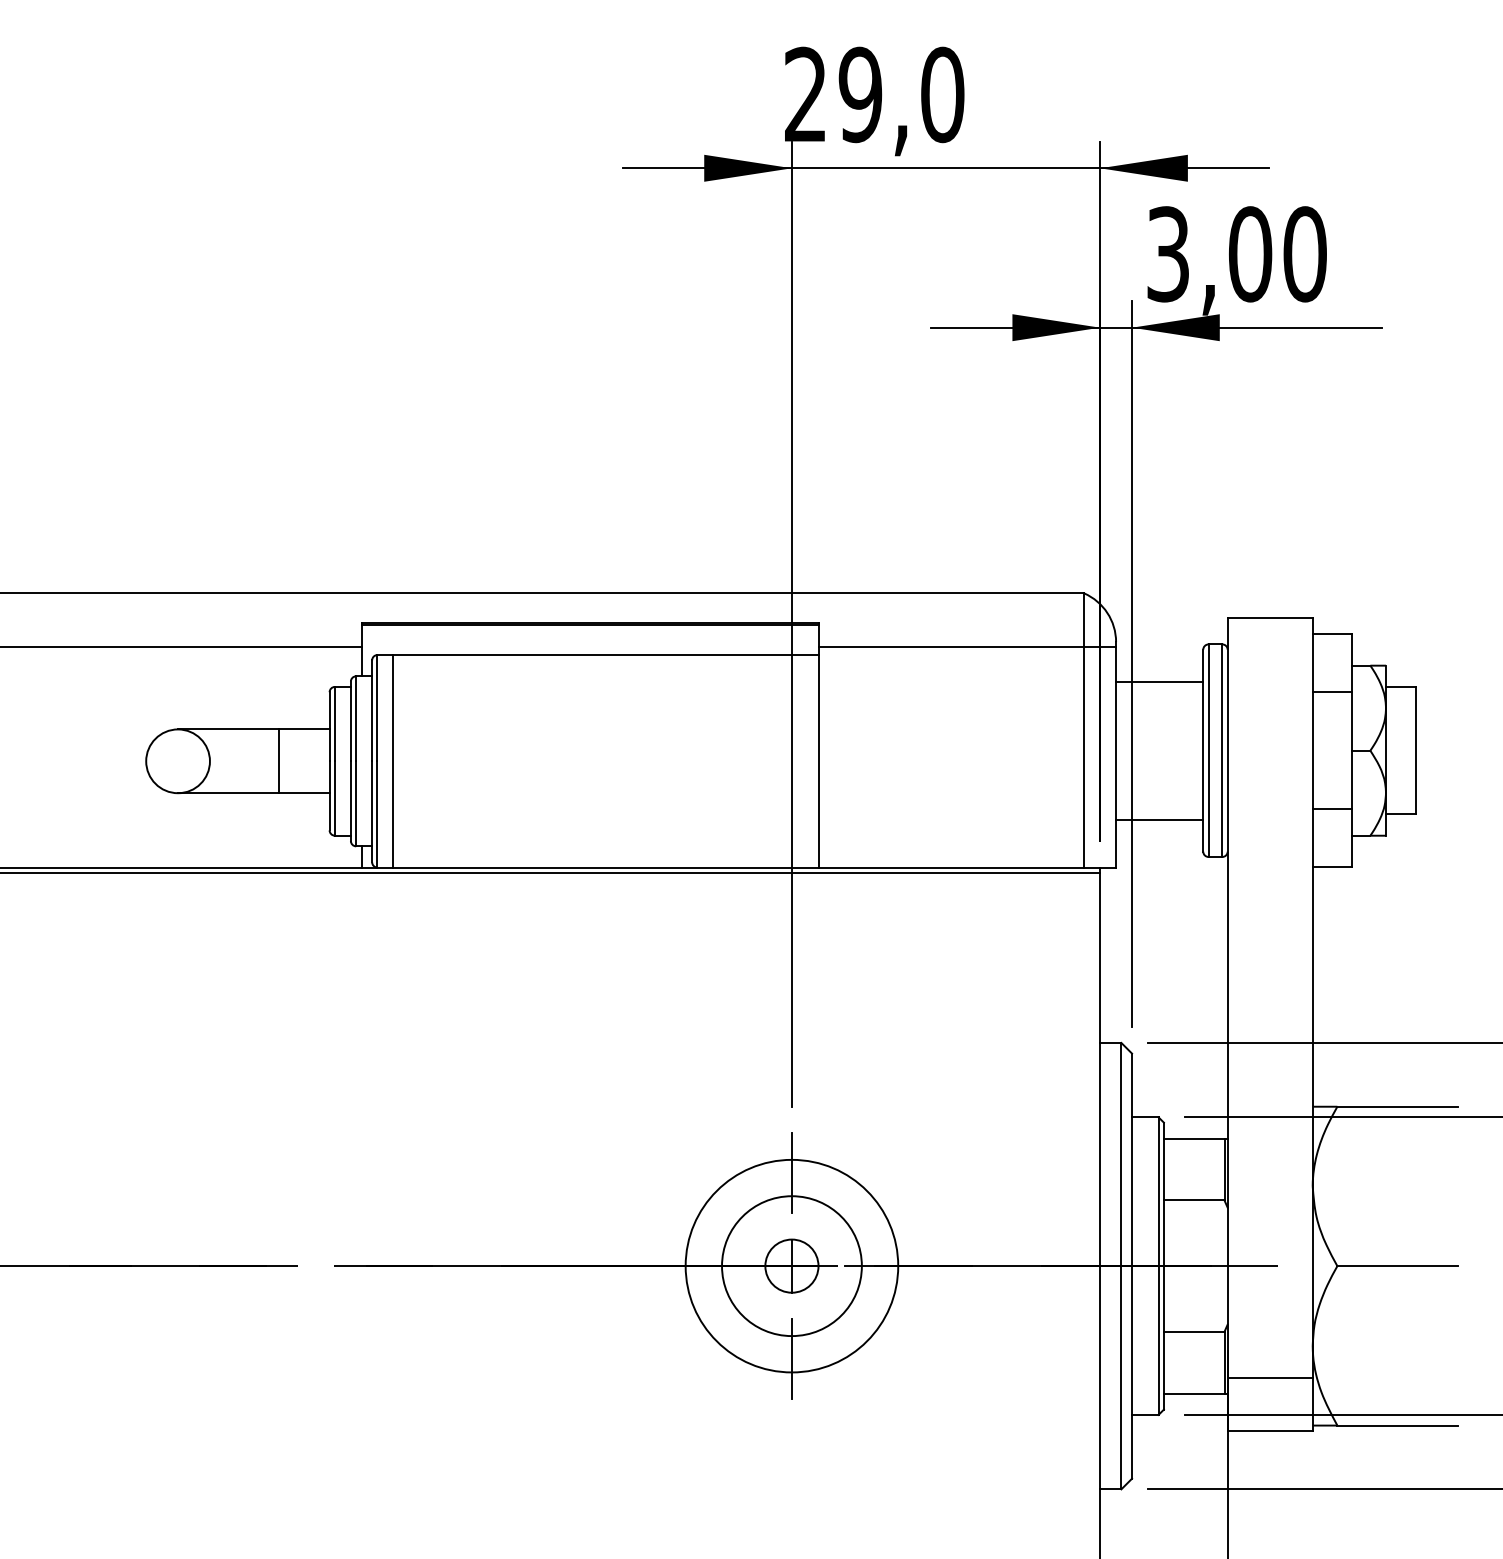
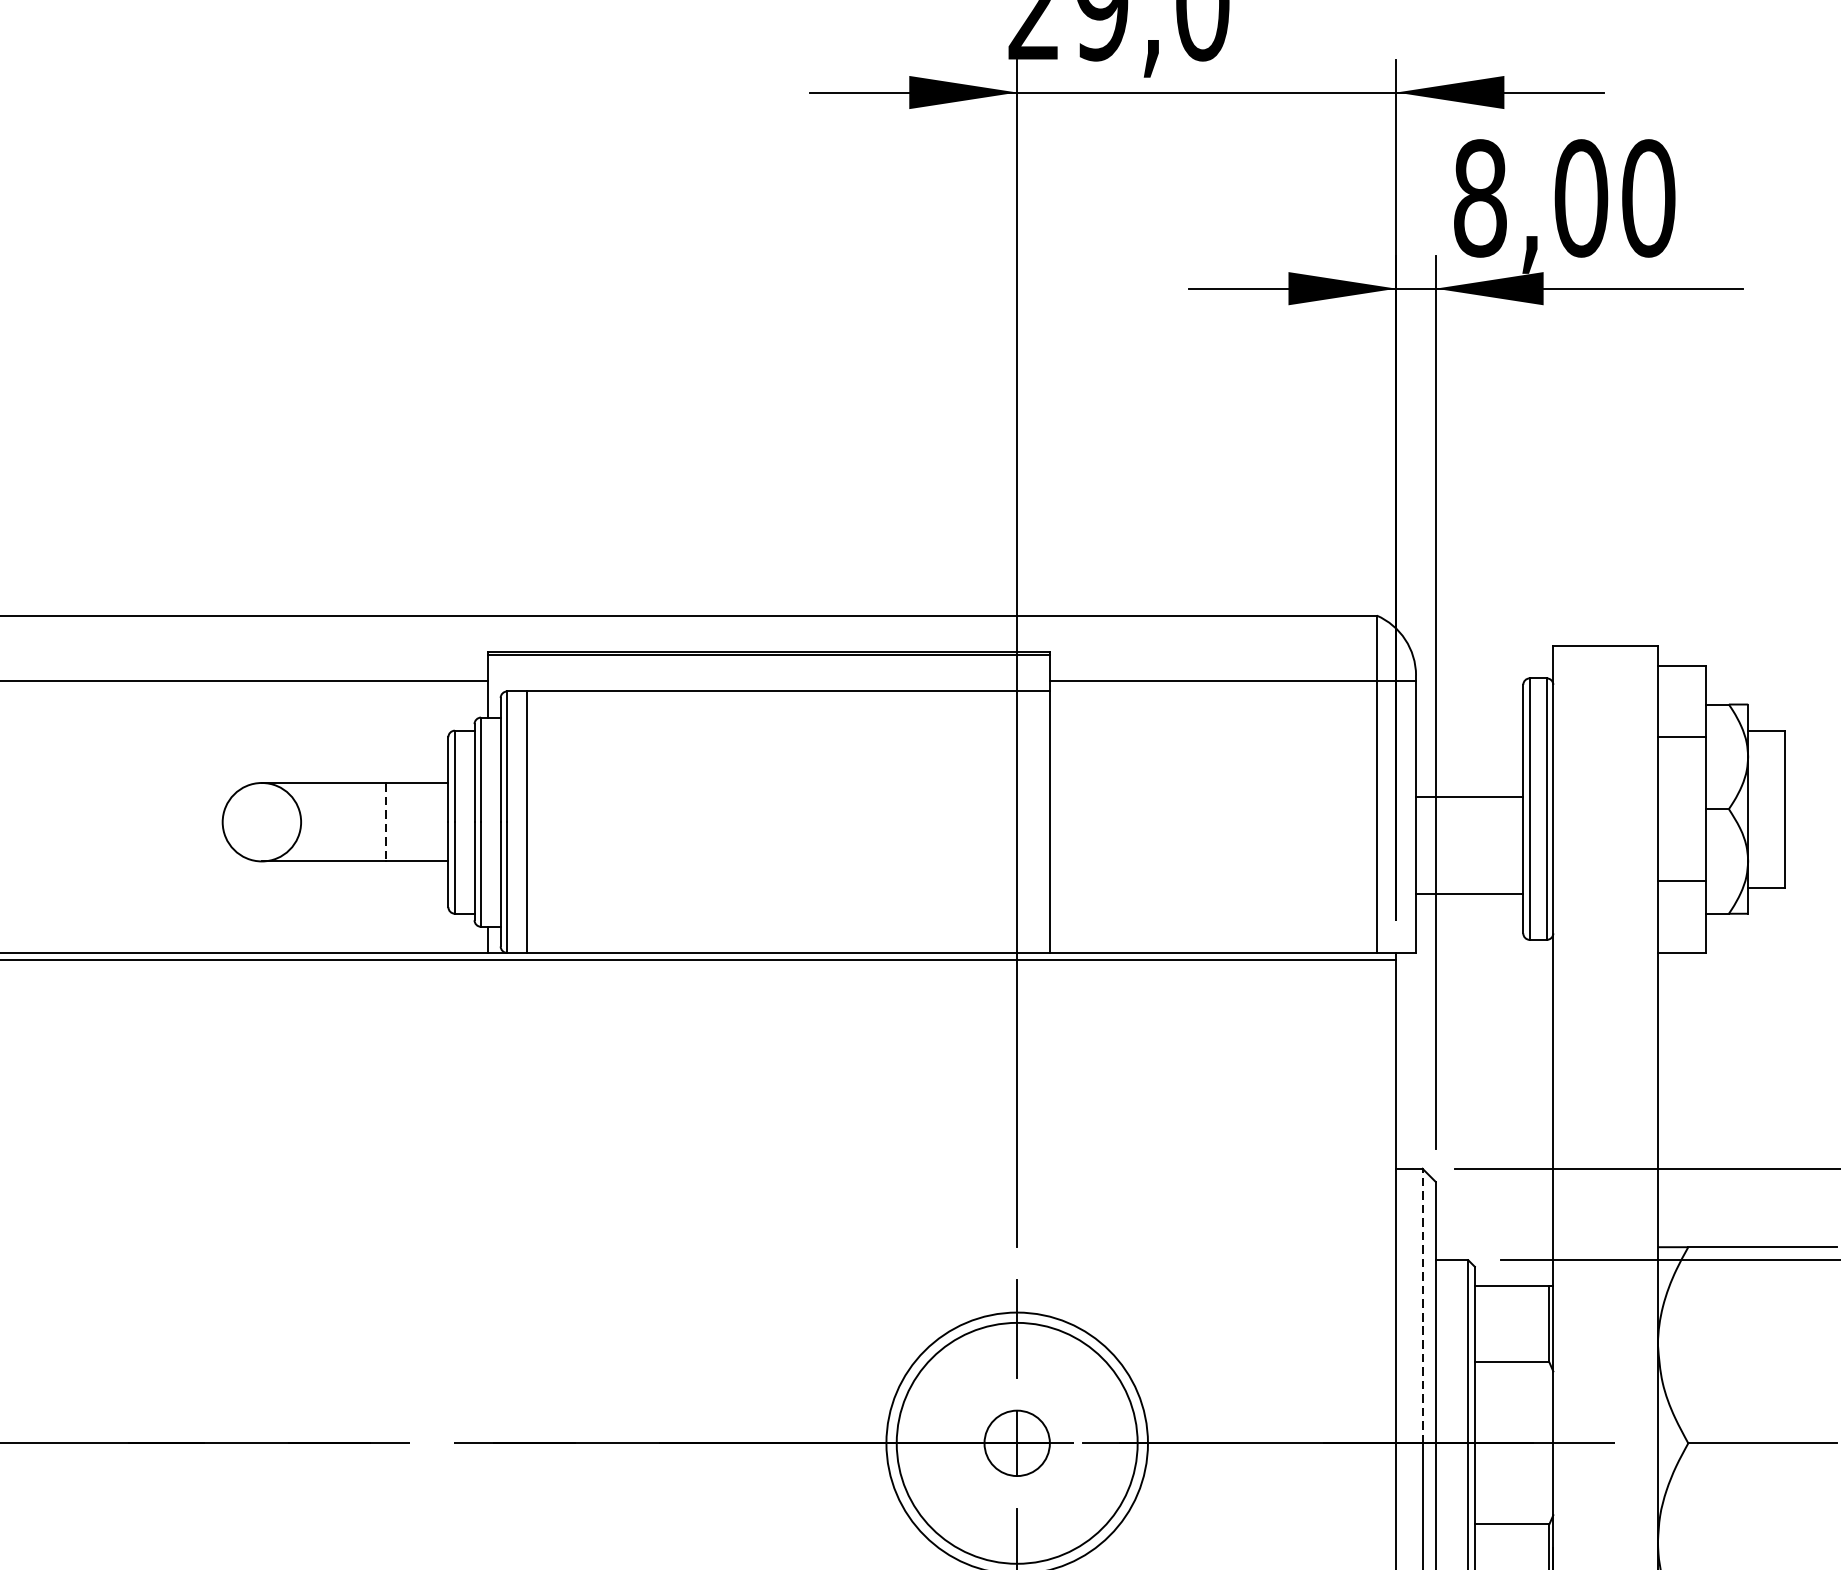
text: (1168, 254) -> (1480, 198), 3,00 -> 8,00
line: (1159, 681) -> (1469, 796), moved
line: (279, 761) -> (386, 822), solid -> dashed
line: (1121, 1154) -> (1422, 1305), solid -> dashed
circle: (791, 1266) -> (1016, 1443), size x1.4

